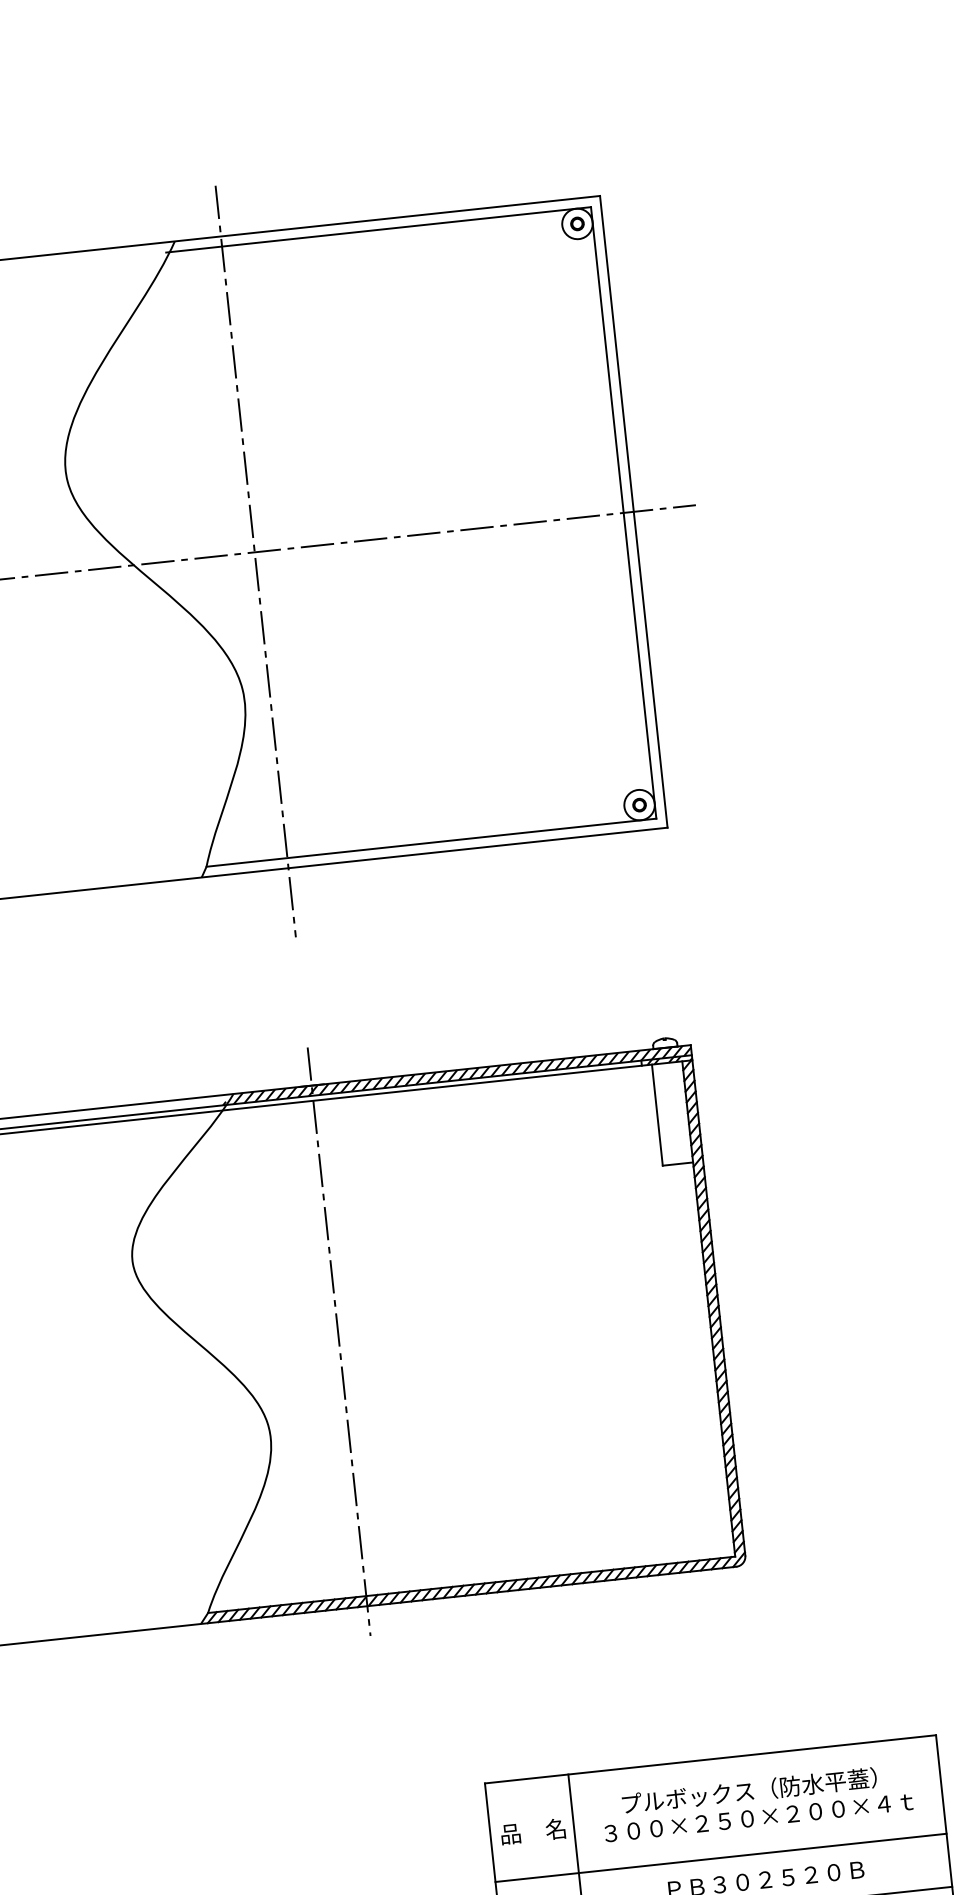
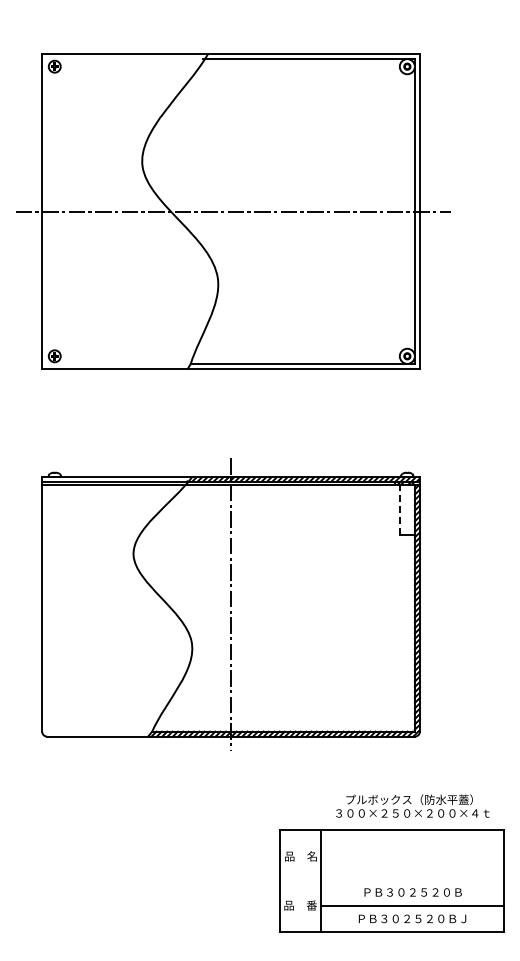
line: (256, 560) -> (231, 215), removed
line: (656, 1114) -> (399, 509), solid -> dashed
text: (756, 1801) -> (412, 805), moved
line: (719, 1858) -> (391, 879), removed

